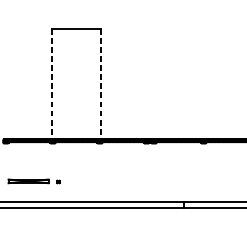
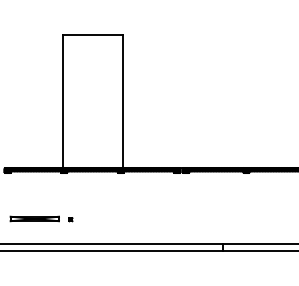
line: (52, 84) -> (63, 101), dashed -> solid
line: (101, 84) -> (122, 101), dashed -> solid

